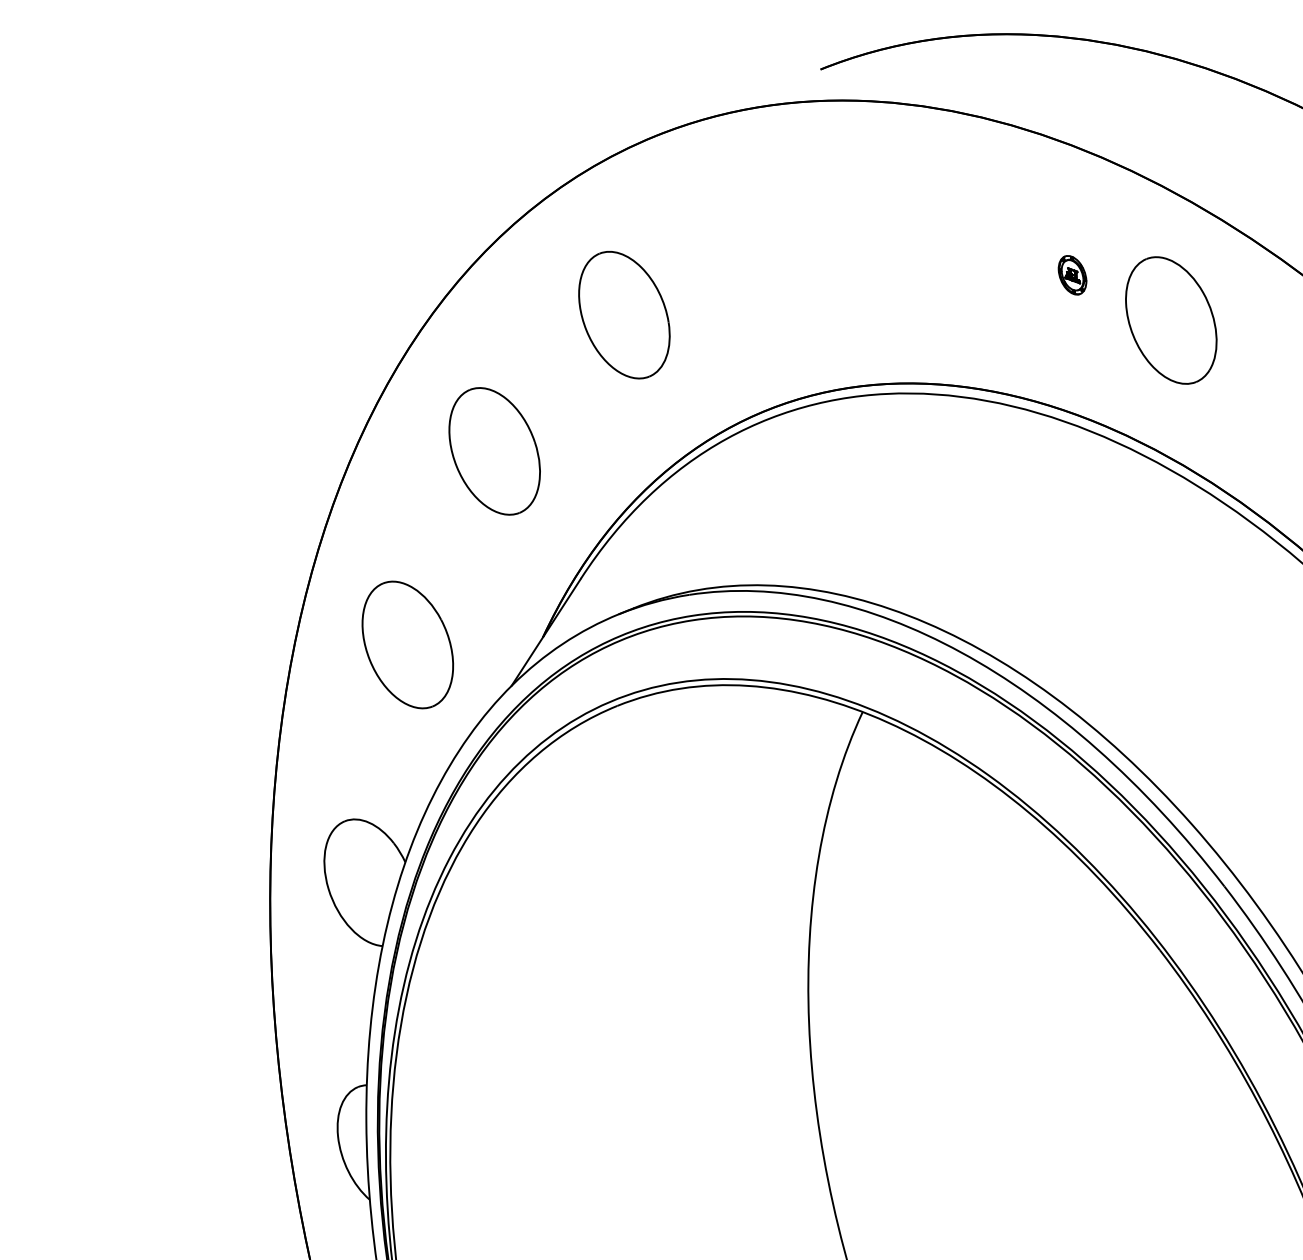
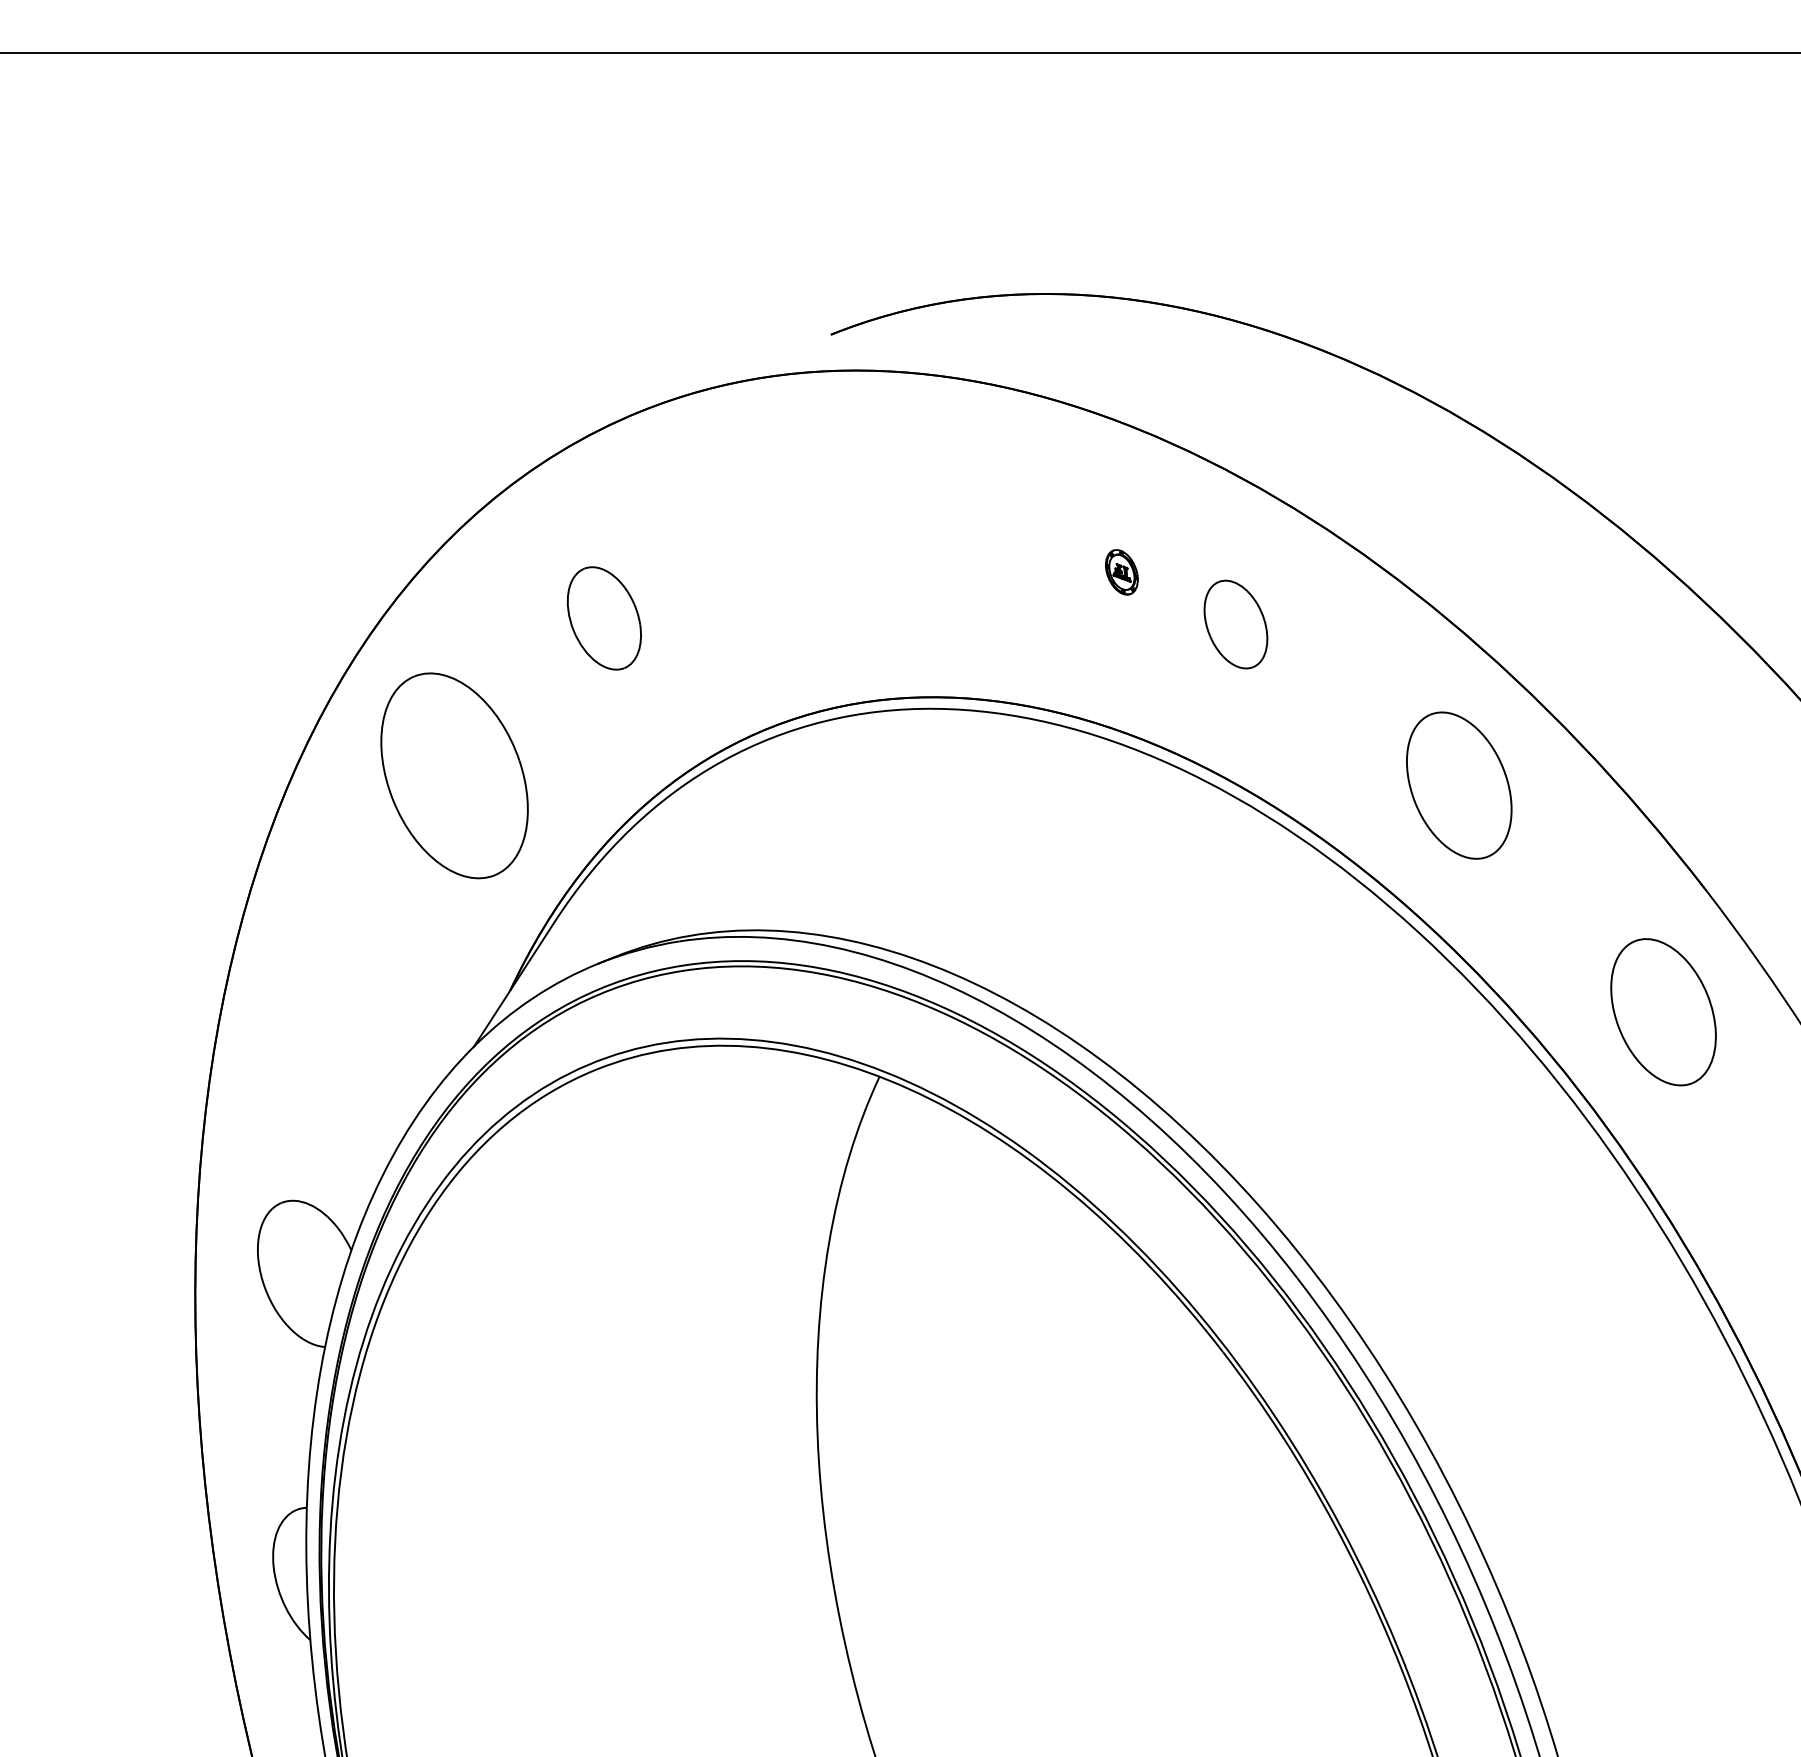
part: (624, 315) -> (604, 618), size x0.7
part: (1170, 320) -> (1235, 624), size x0.6
part: (494, 451) -> (454, 775), size x1.4
part: (408, 645) -> (354, 999), removed

